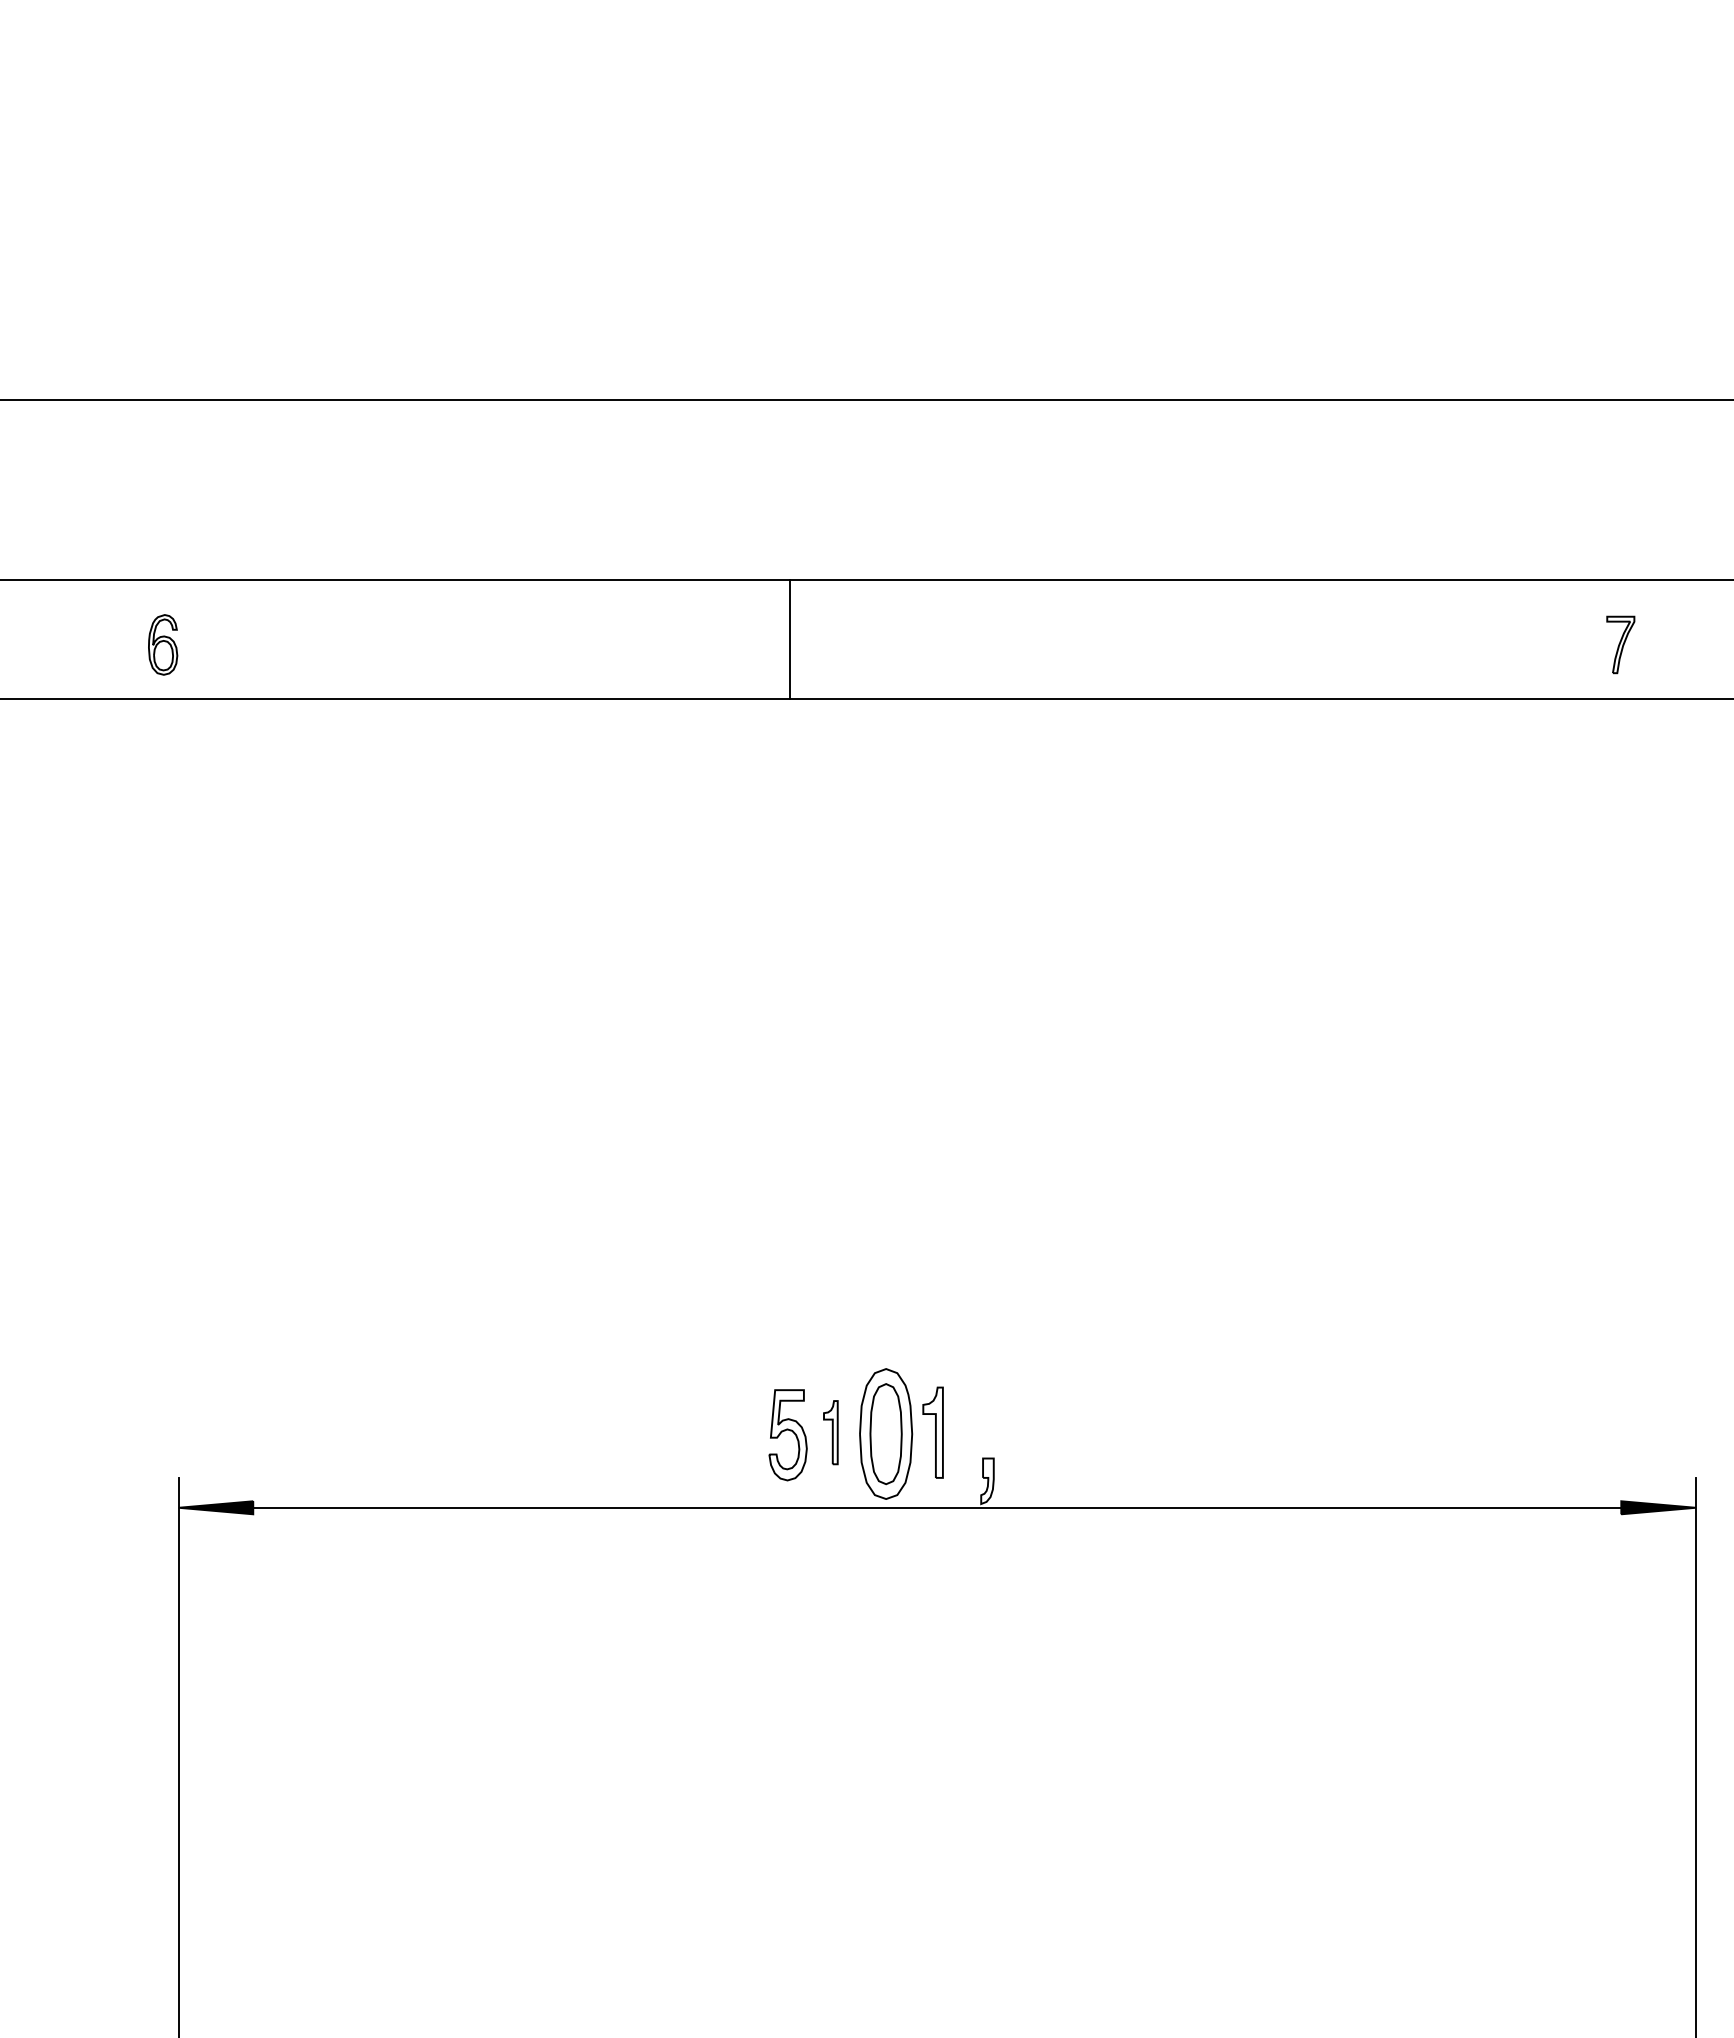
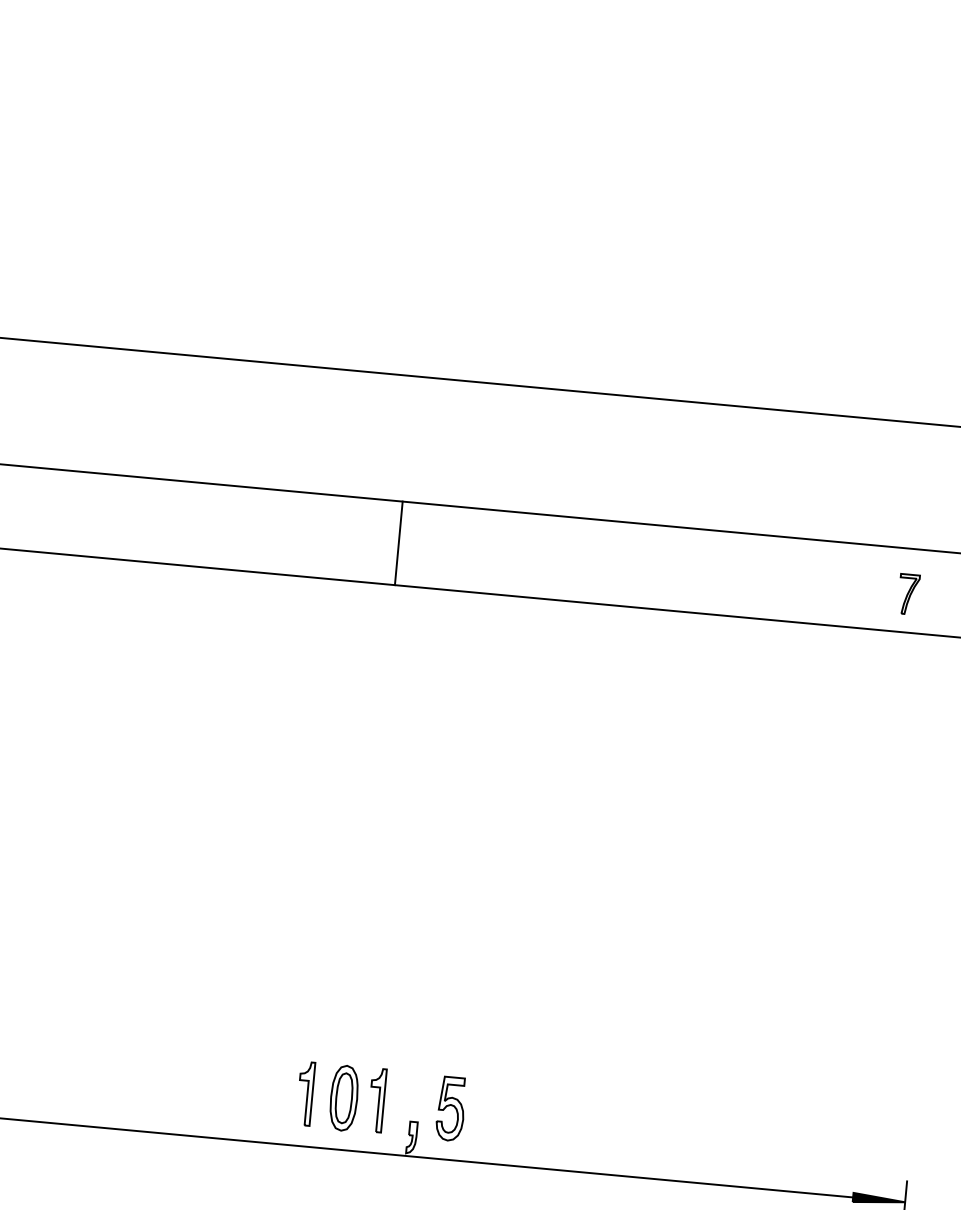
line: (789, 639) -> (398, 543), moved
part: (830, 1432) -> (305, 1093), size x1.43
part: (885, 1433) -> (343, 1097), size x0.71
part: (787, 1435) -> (450, 1109), moved

